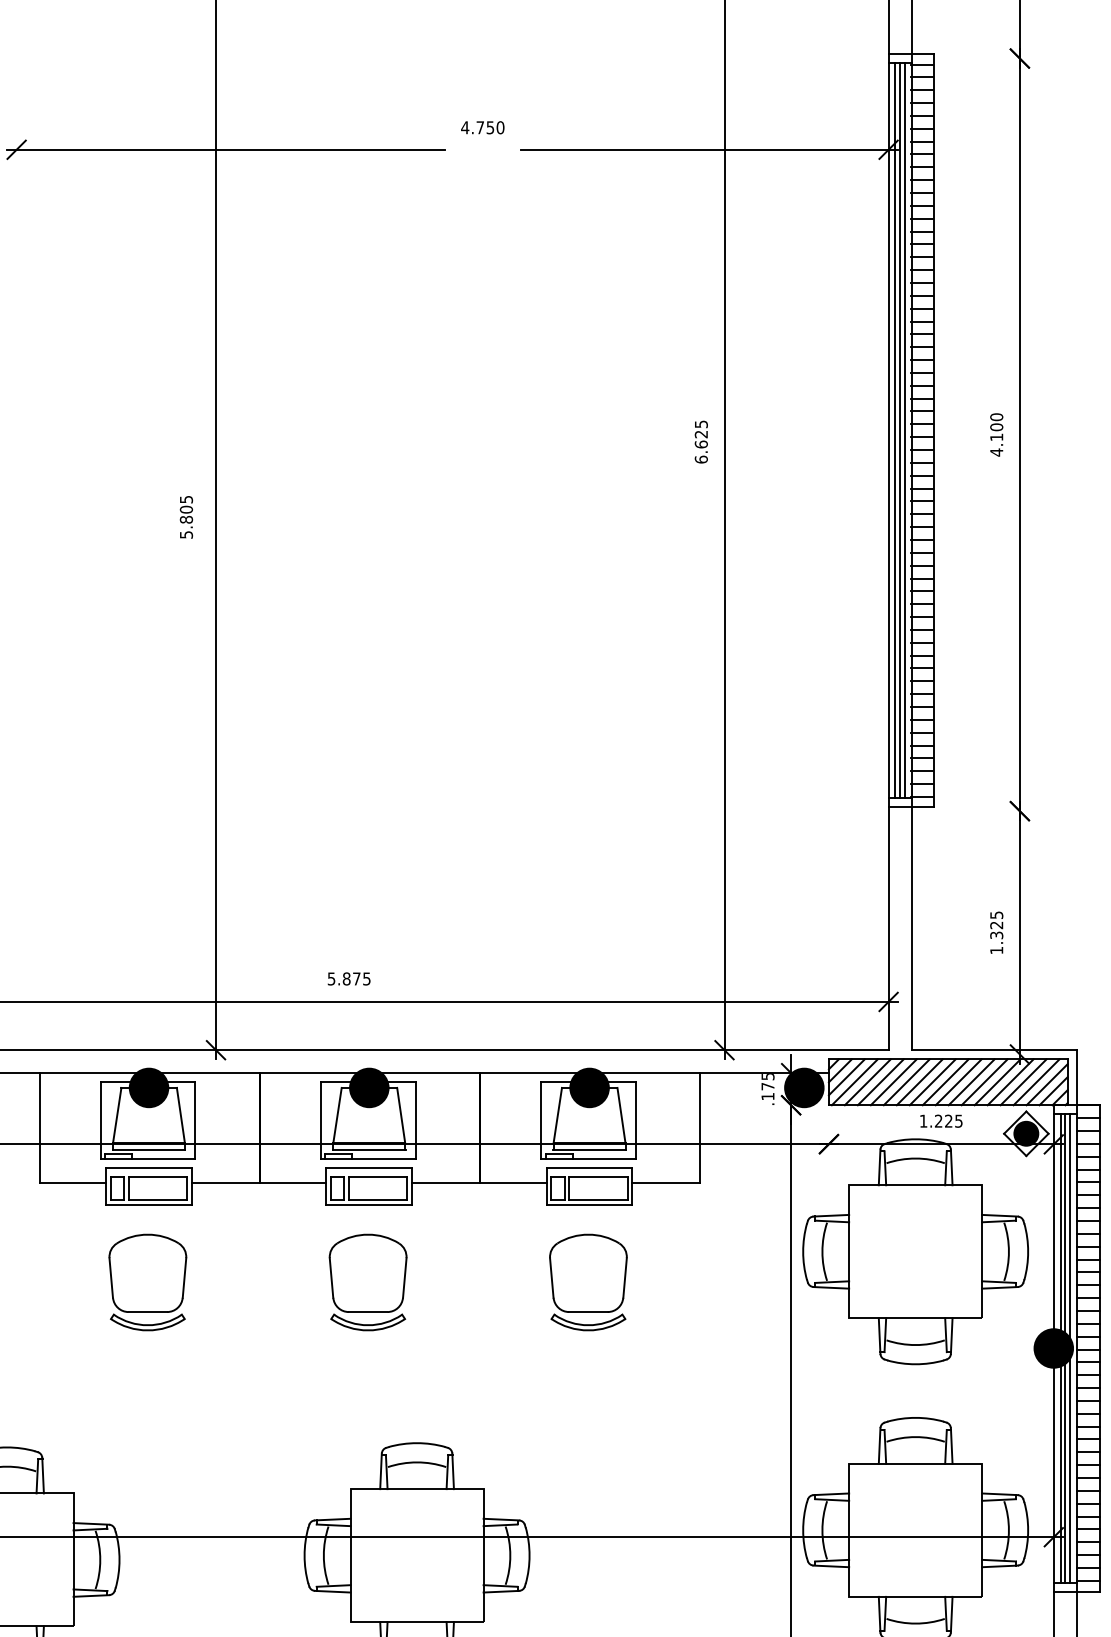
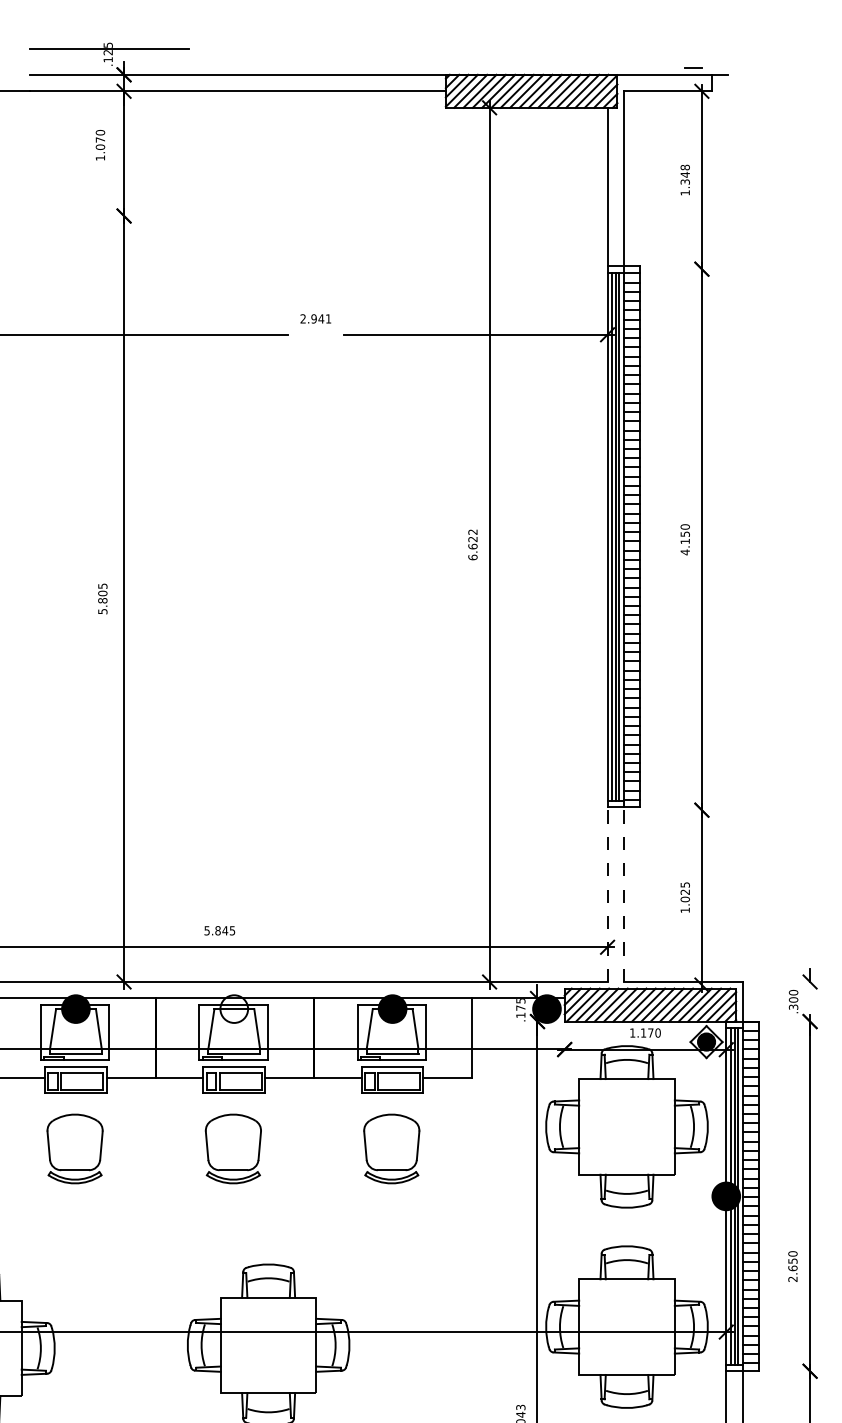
text: (482, 127) -> (315, 318), 4.750 -> 2.941
text: (700, 423) -> (472, 531), 6.625 -> 6.622
text: (995, 427) -> (684, 534), 4.100 -> 4.150
line: (888, 928) -> (607, 894), solid -> dashed
line: (912, 928) -> (624, 894), solid -> dashed
text: (995, 935) -> (684, 899), 1.325 -> 1.025
text: (357, 978) -> (225, 930), 5.875 -> 5.845
fill: (369, 1087) -> (234, 1008), removed
text: (948, 1120) -> (650, 1032), 1.225 -> 1.170

